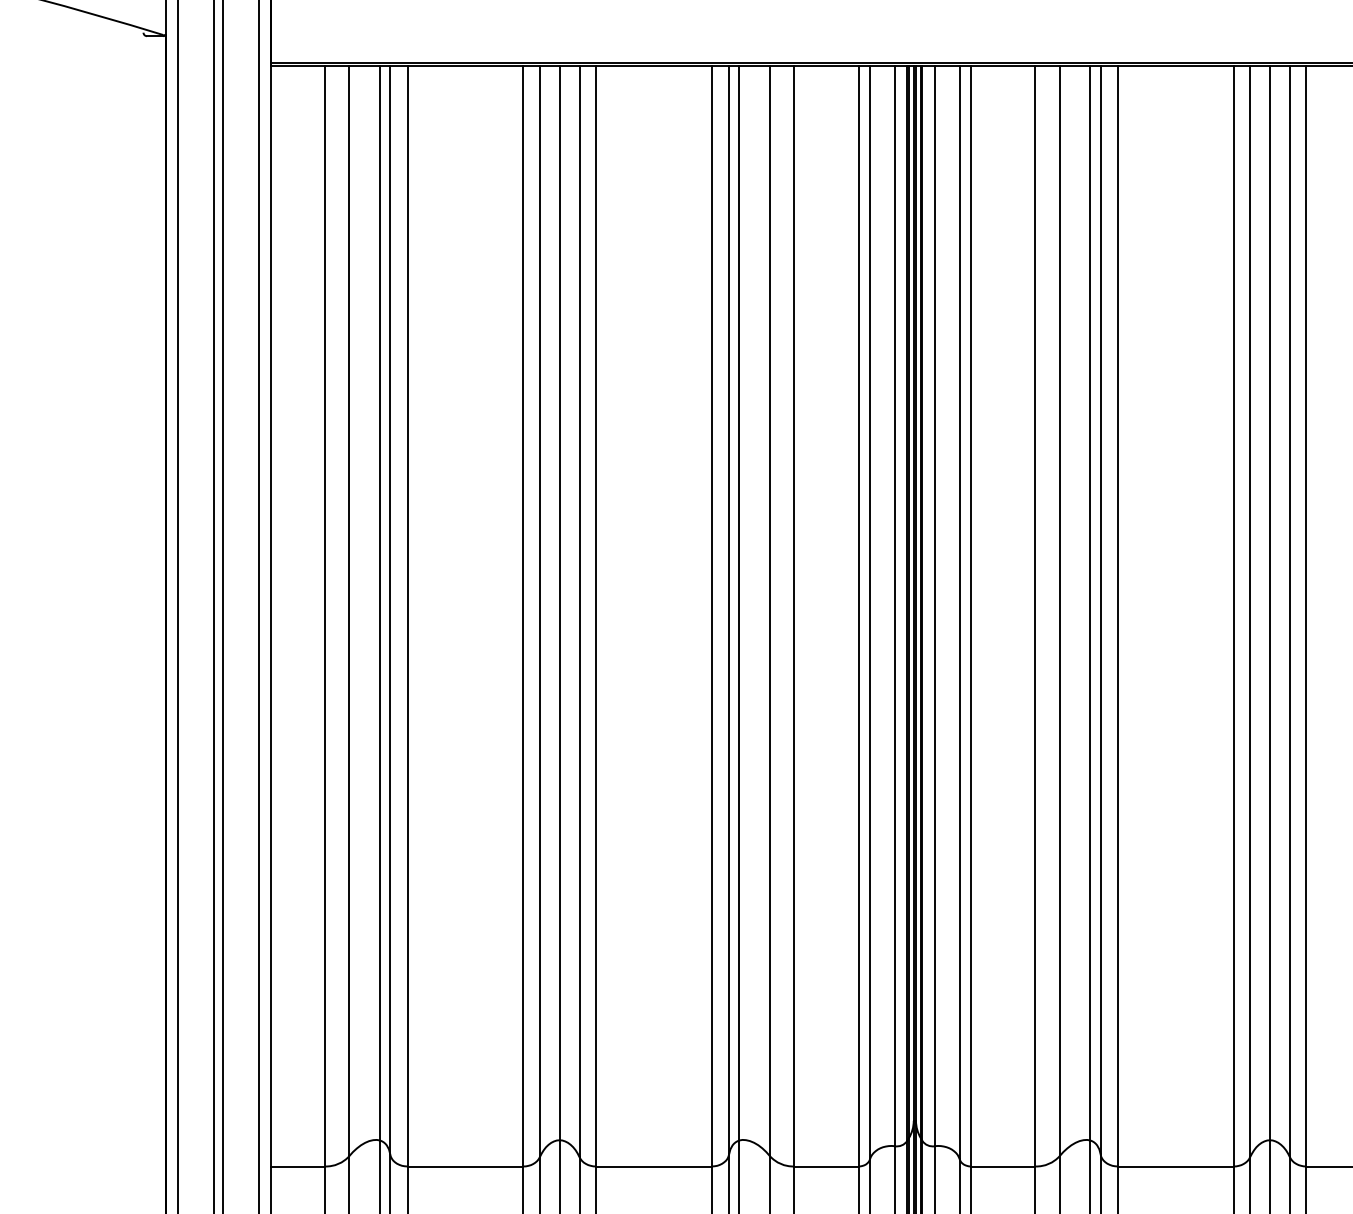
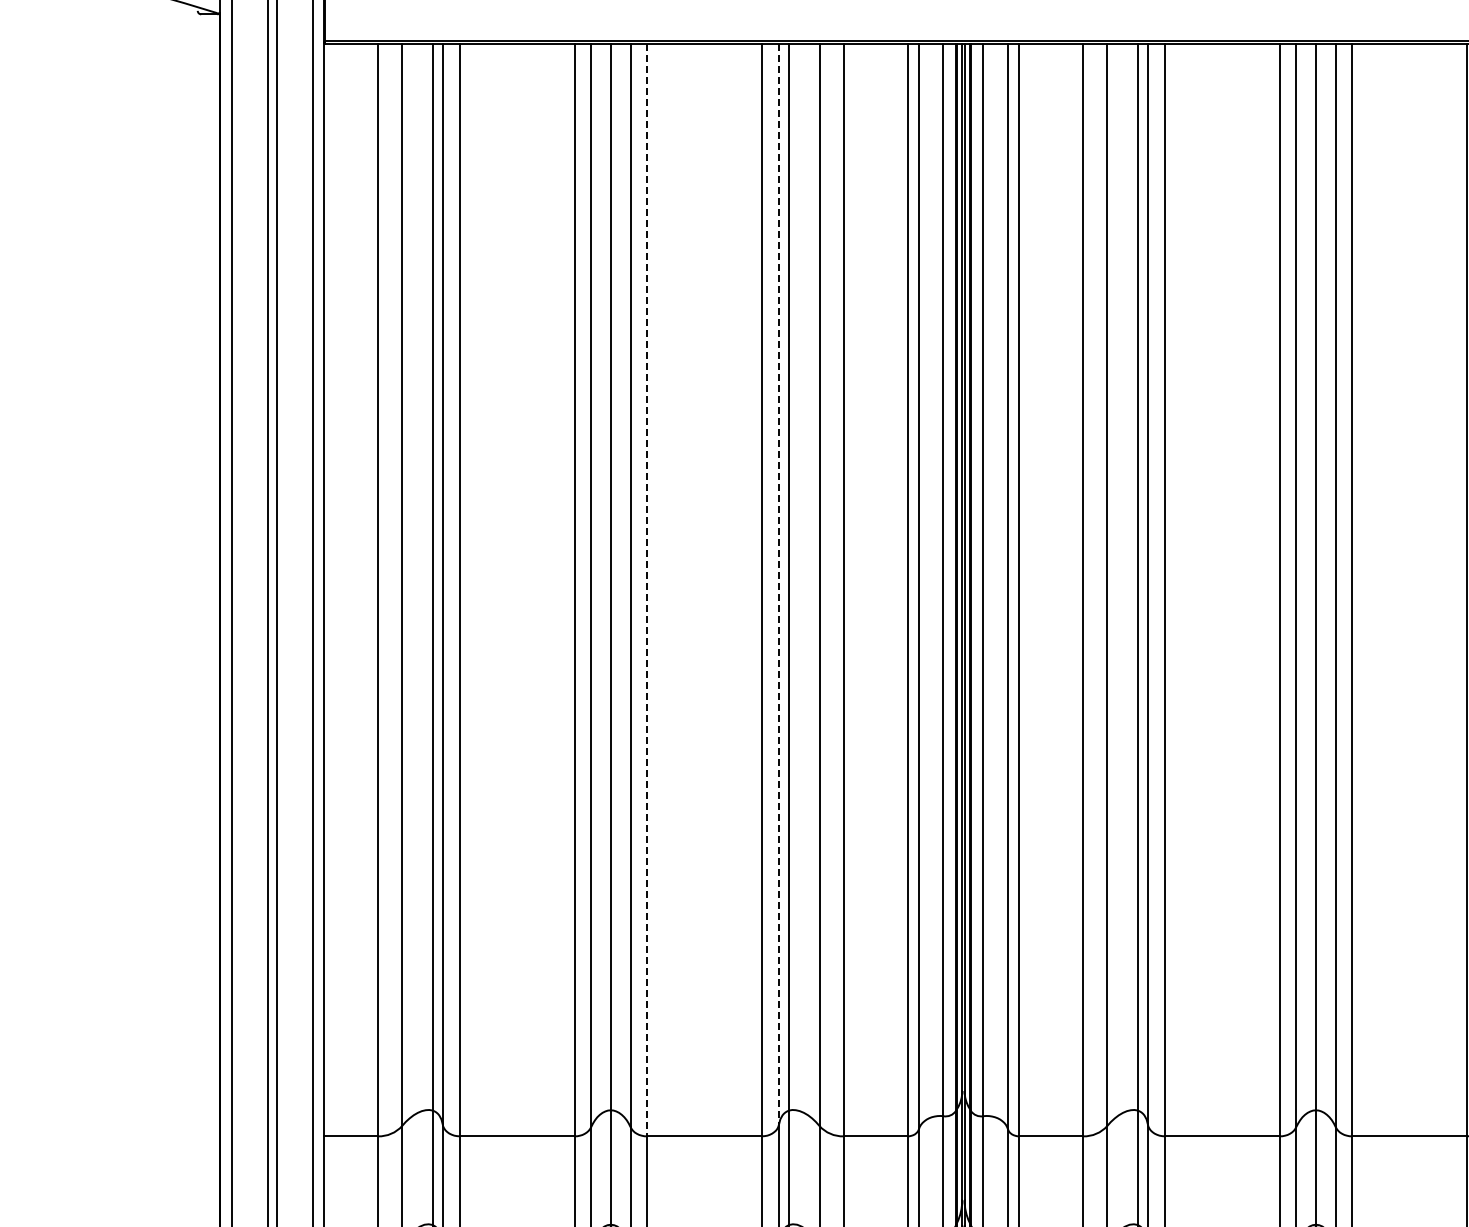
line: (729, 610) -> (779, 584), solid -> dashed
line: (595, 616) -> (646, 590), solid -> dashed

